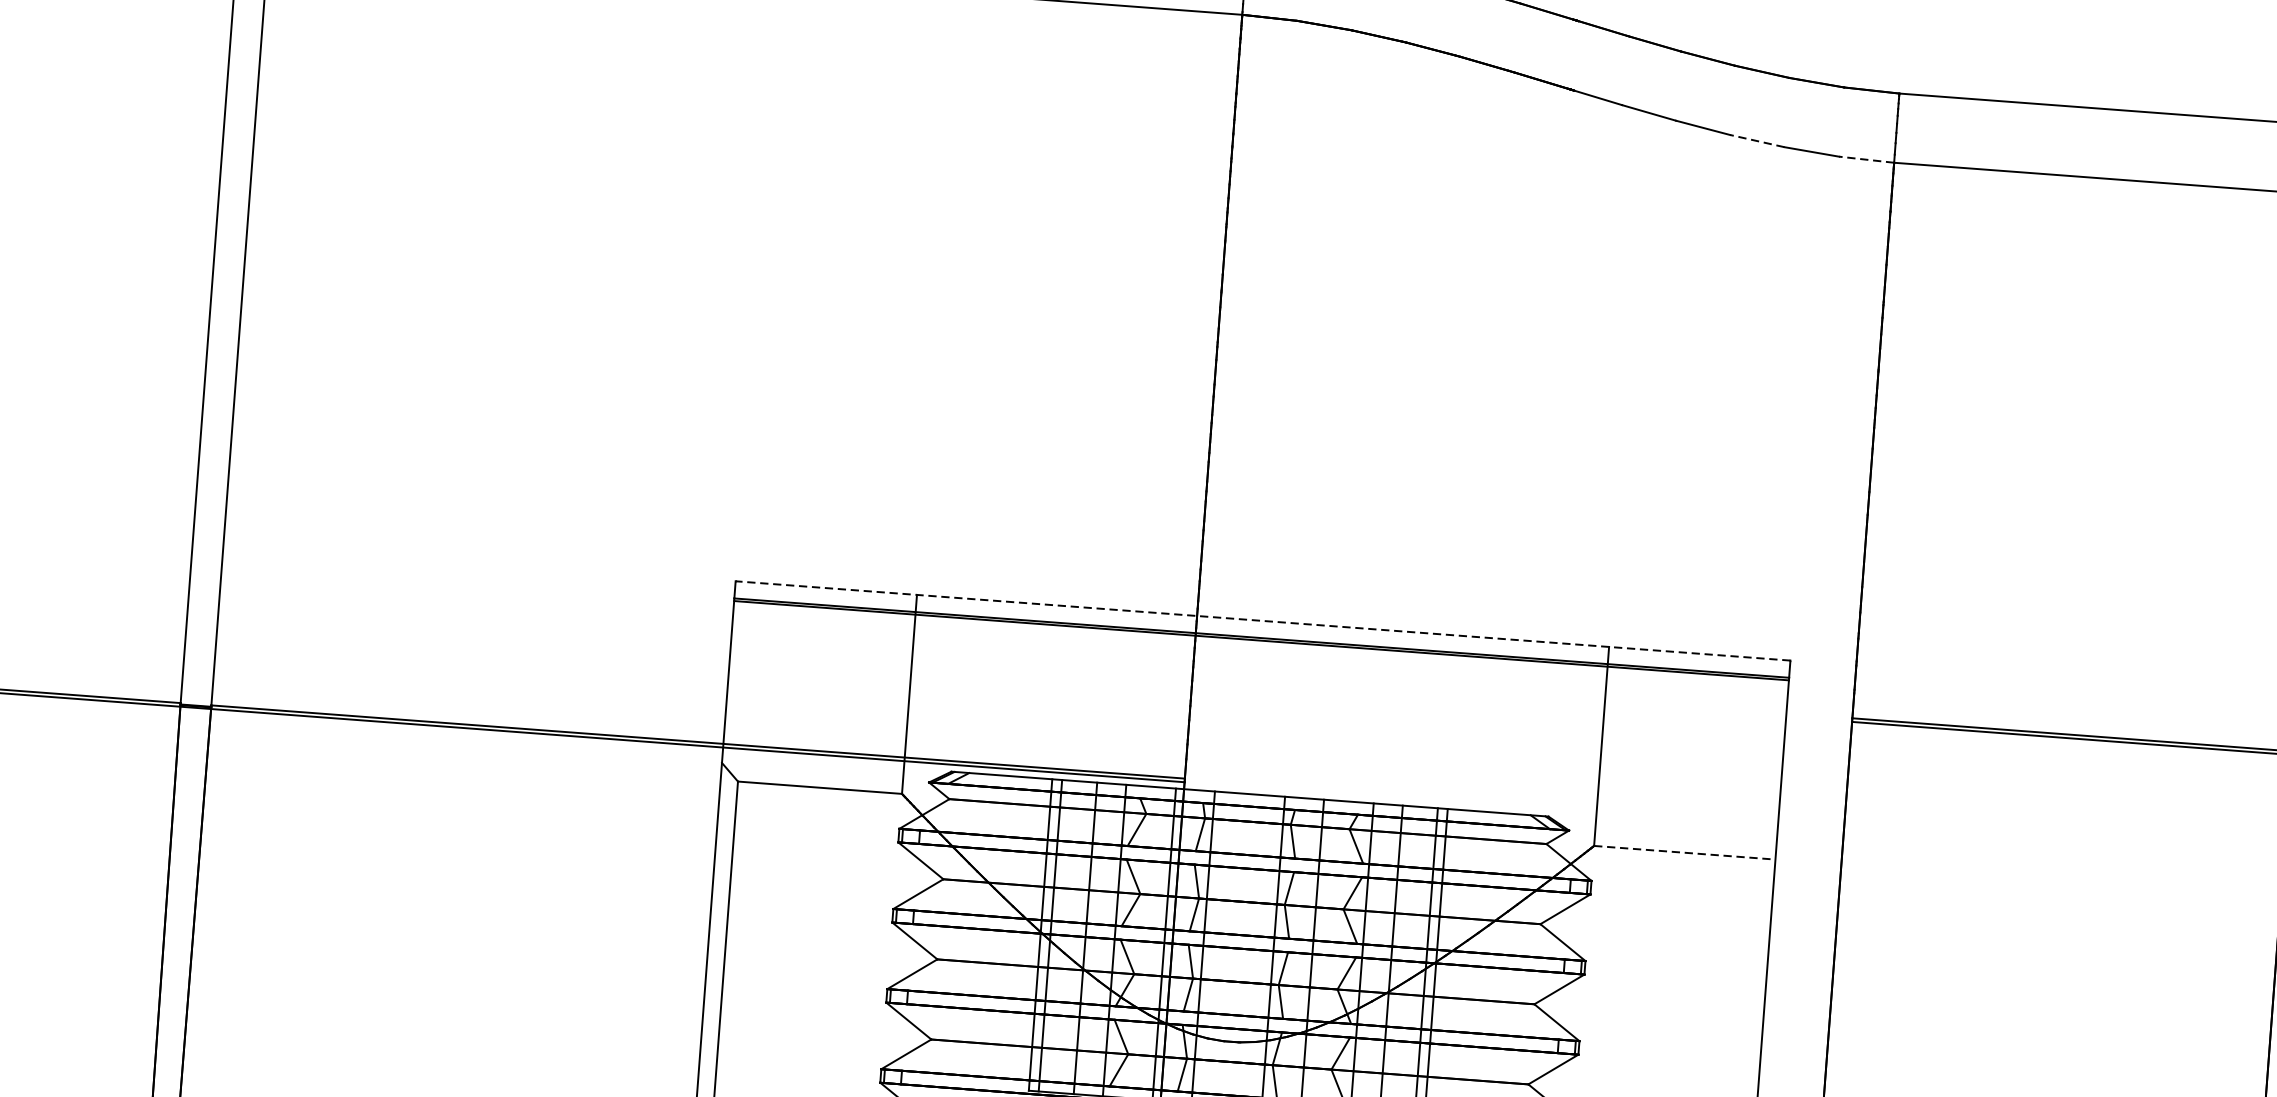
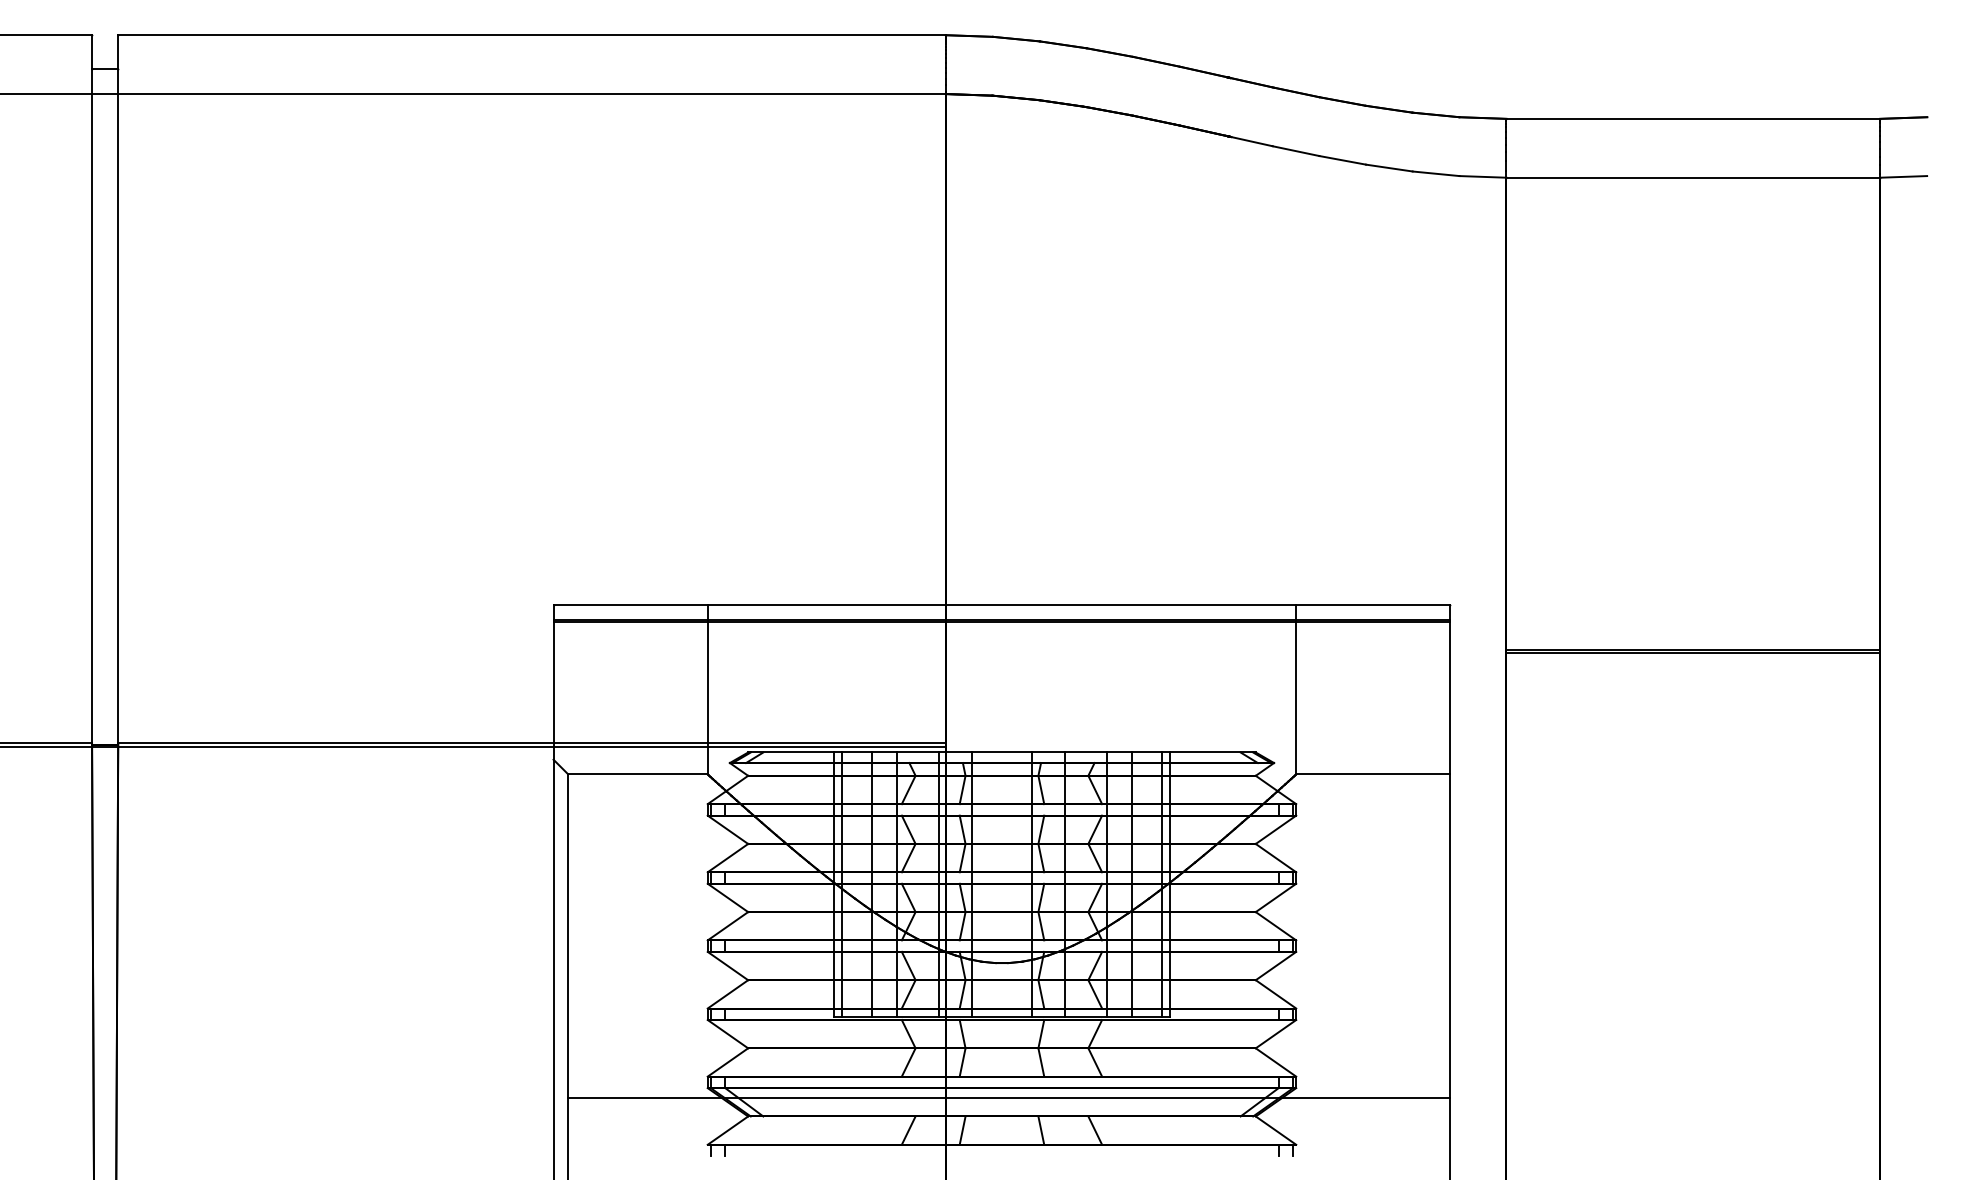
line: (1757, 141) -> (1389, 168), dashed -> solid
line: (1866, 159) -> (1482, 176), dashed -> solid
line: (1262, 621) -> (1001, 605), dashed -> solid
line: (1685, 852) -> (1373, 774), dashed -> solid

